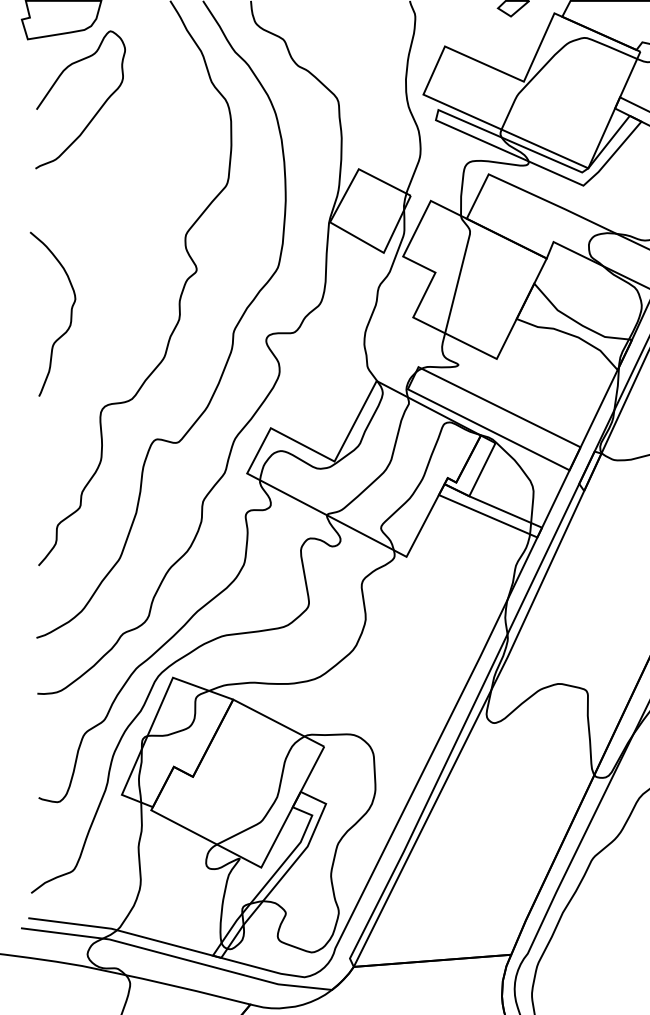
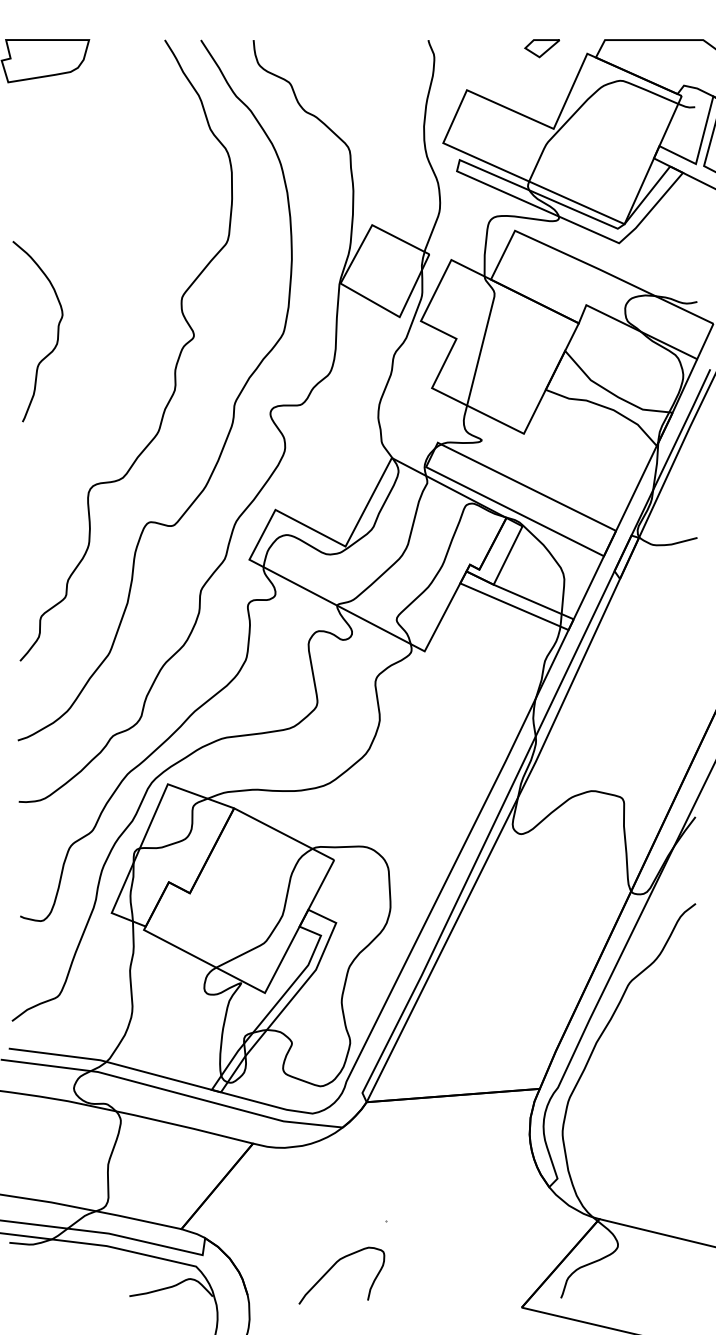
curve: (97, 111) -> (84, 161), removed
curve: (70, 314) -> (57, 331), moved

